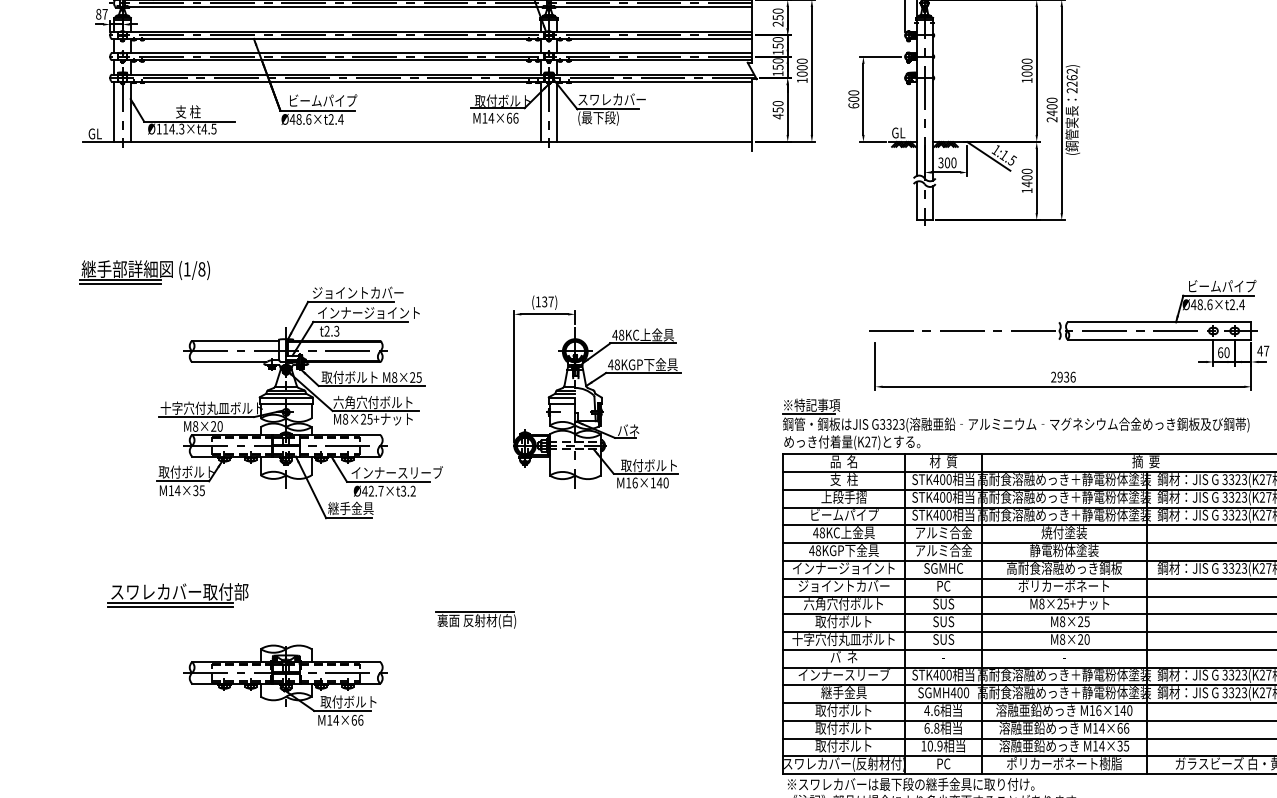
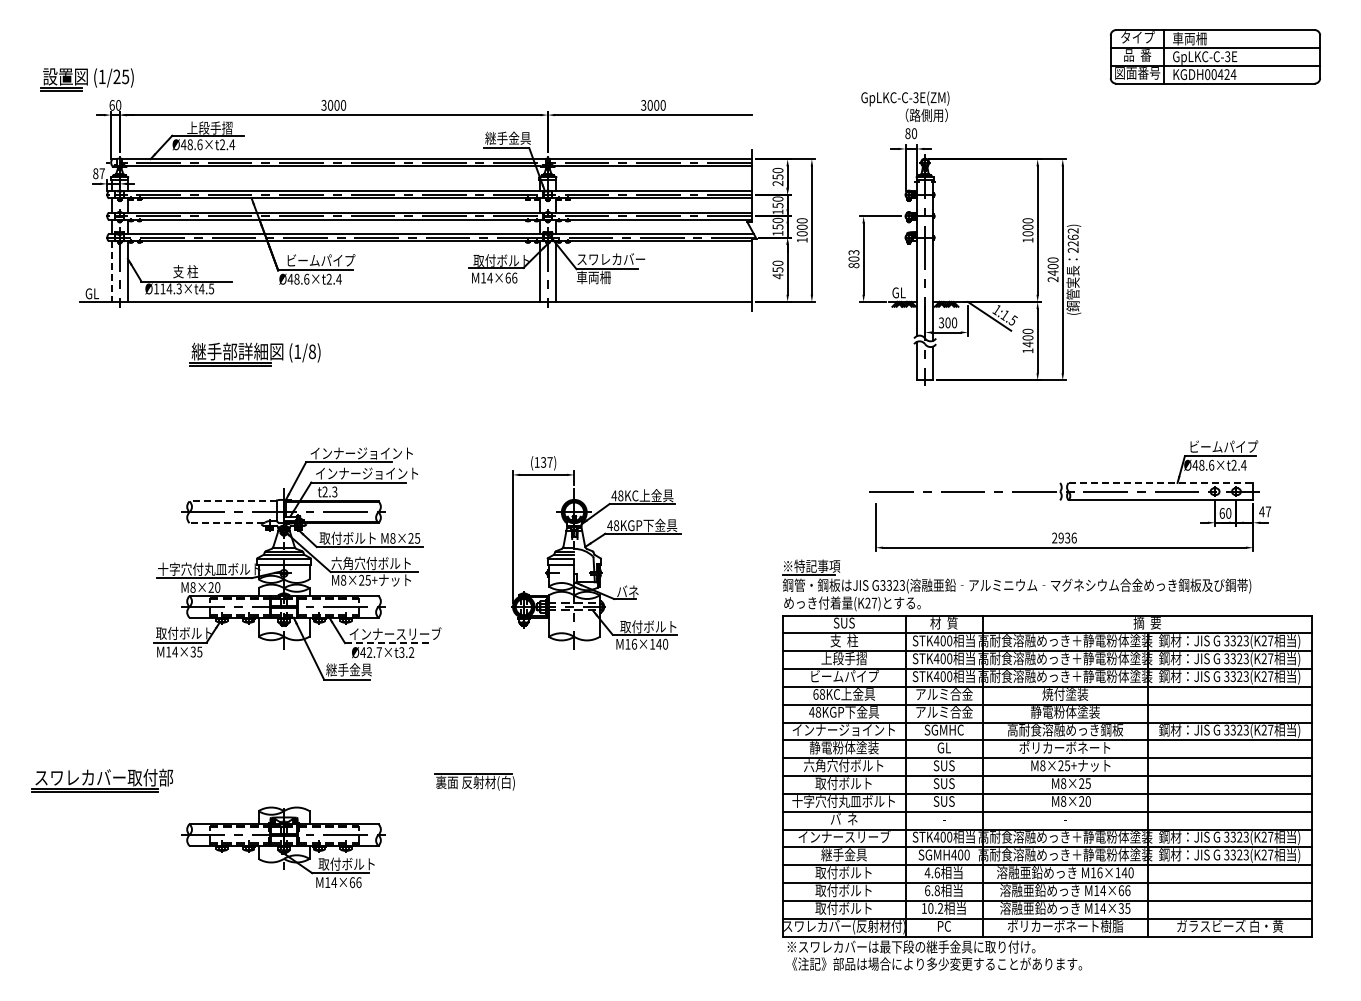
text: (853, 99) -> (853, 259), 600 -> 803
line: (114, 112) -> (111, 272), solid -> dashed
text: (598, 117) -> (597, 277), (最下段) -> 車両柵
part: (144, 272) -> (254, 354), moved
text: (363, 292) -> (361, 453), ジョイントカバー -> インナージョイント
line: (1160, 322) -> (1161, 483), solid -> dashed
line: (235, 340) -> (233, 501), solid -> dashed
line: (228, 362) -> (226, 523), solid -> dashed
text: (844, 462) -> (844, 623), 品  名 -> SUS
line: (388, 482) -> (386, 643), solid -> dashed
text: (815, 532) -> (815, 694), 48KC -> 68KC
text: (843, 585) -> (843, 747), ジョイントカバー -> 静電粉体塗装
text: (942, 585) -> (943, 747), PC -> GL
part: (178, 594) -> (102, 780), moved
text: (939, 746) -> (940, 908), 10.9 -> 10.2

